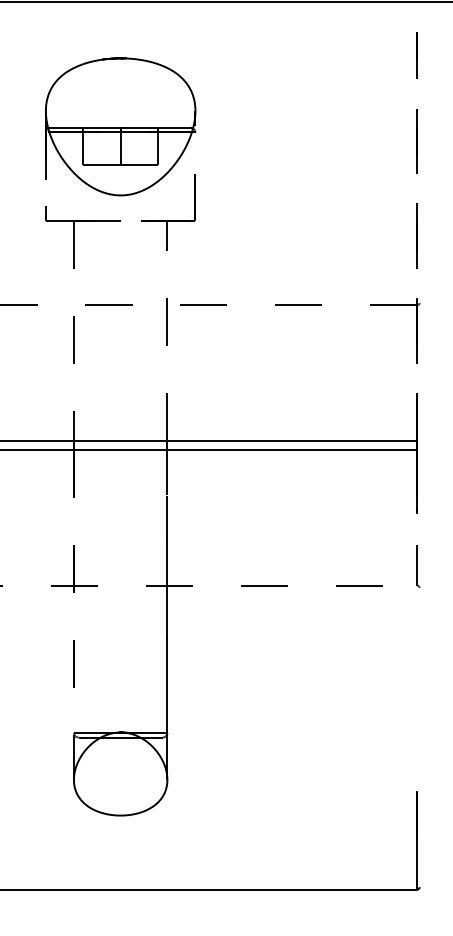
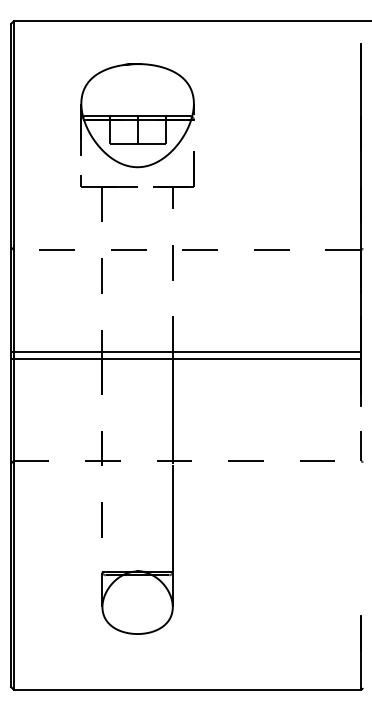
line: (416, 236) -> (360, 198), dashed -> solid

